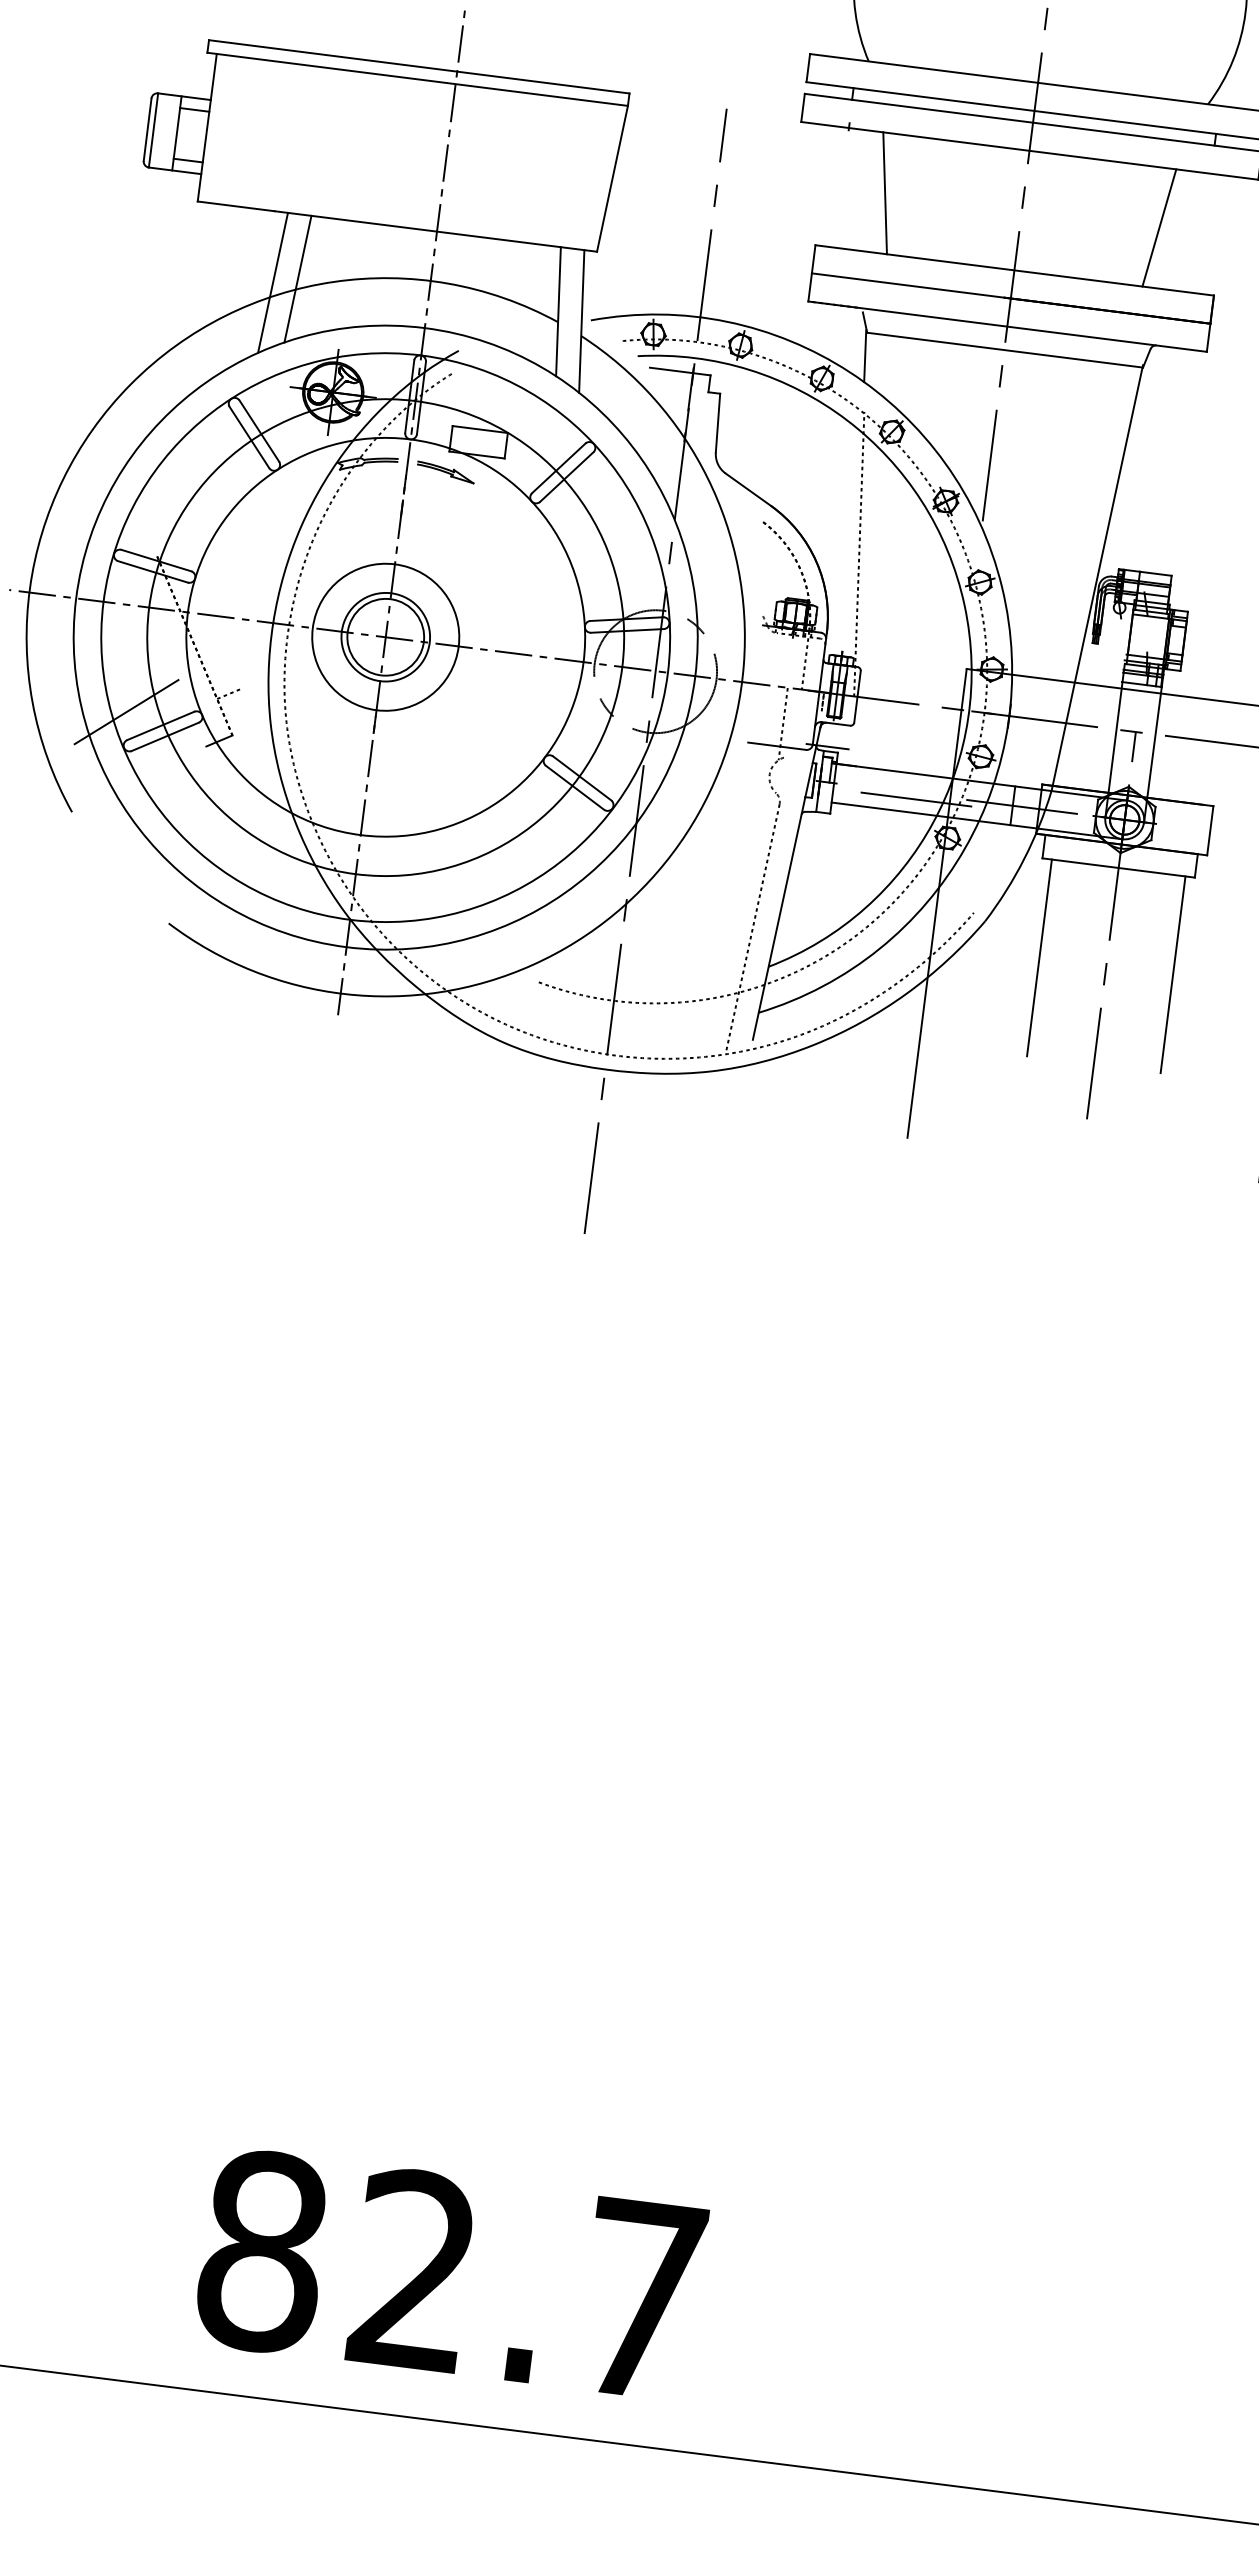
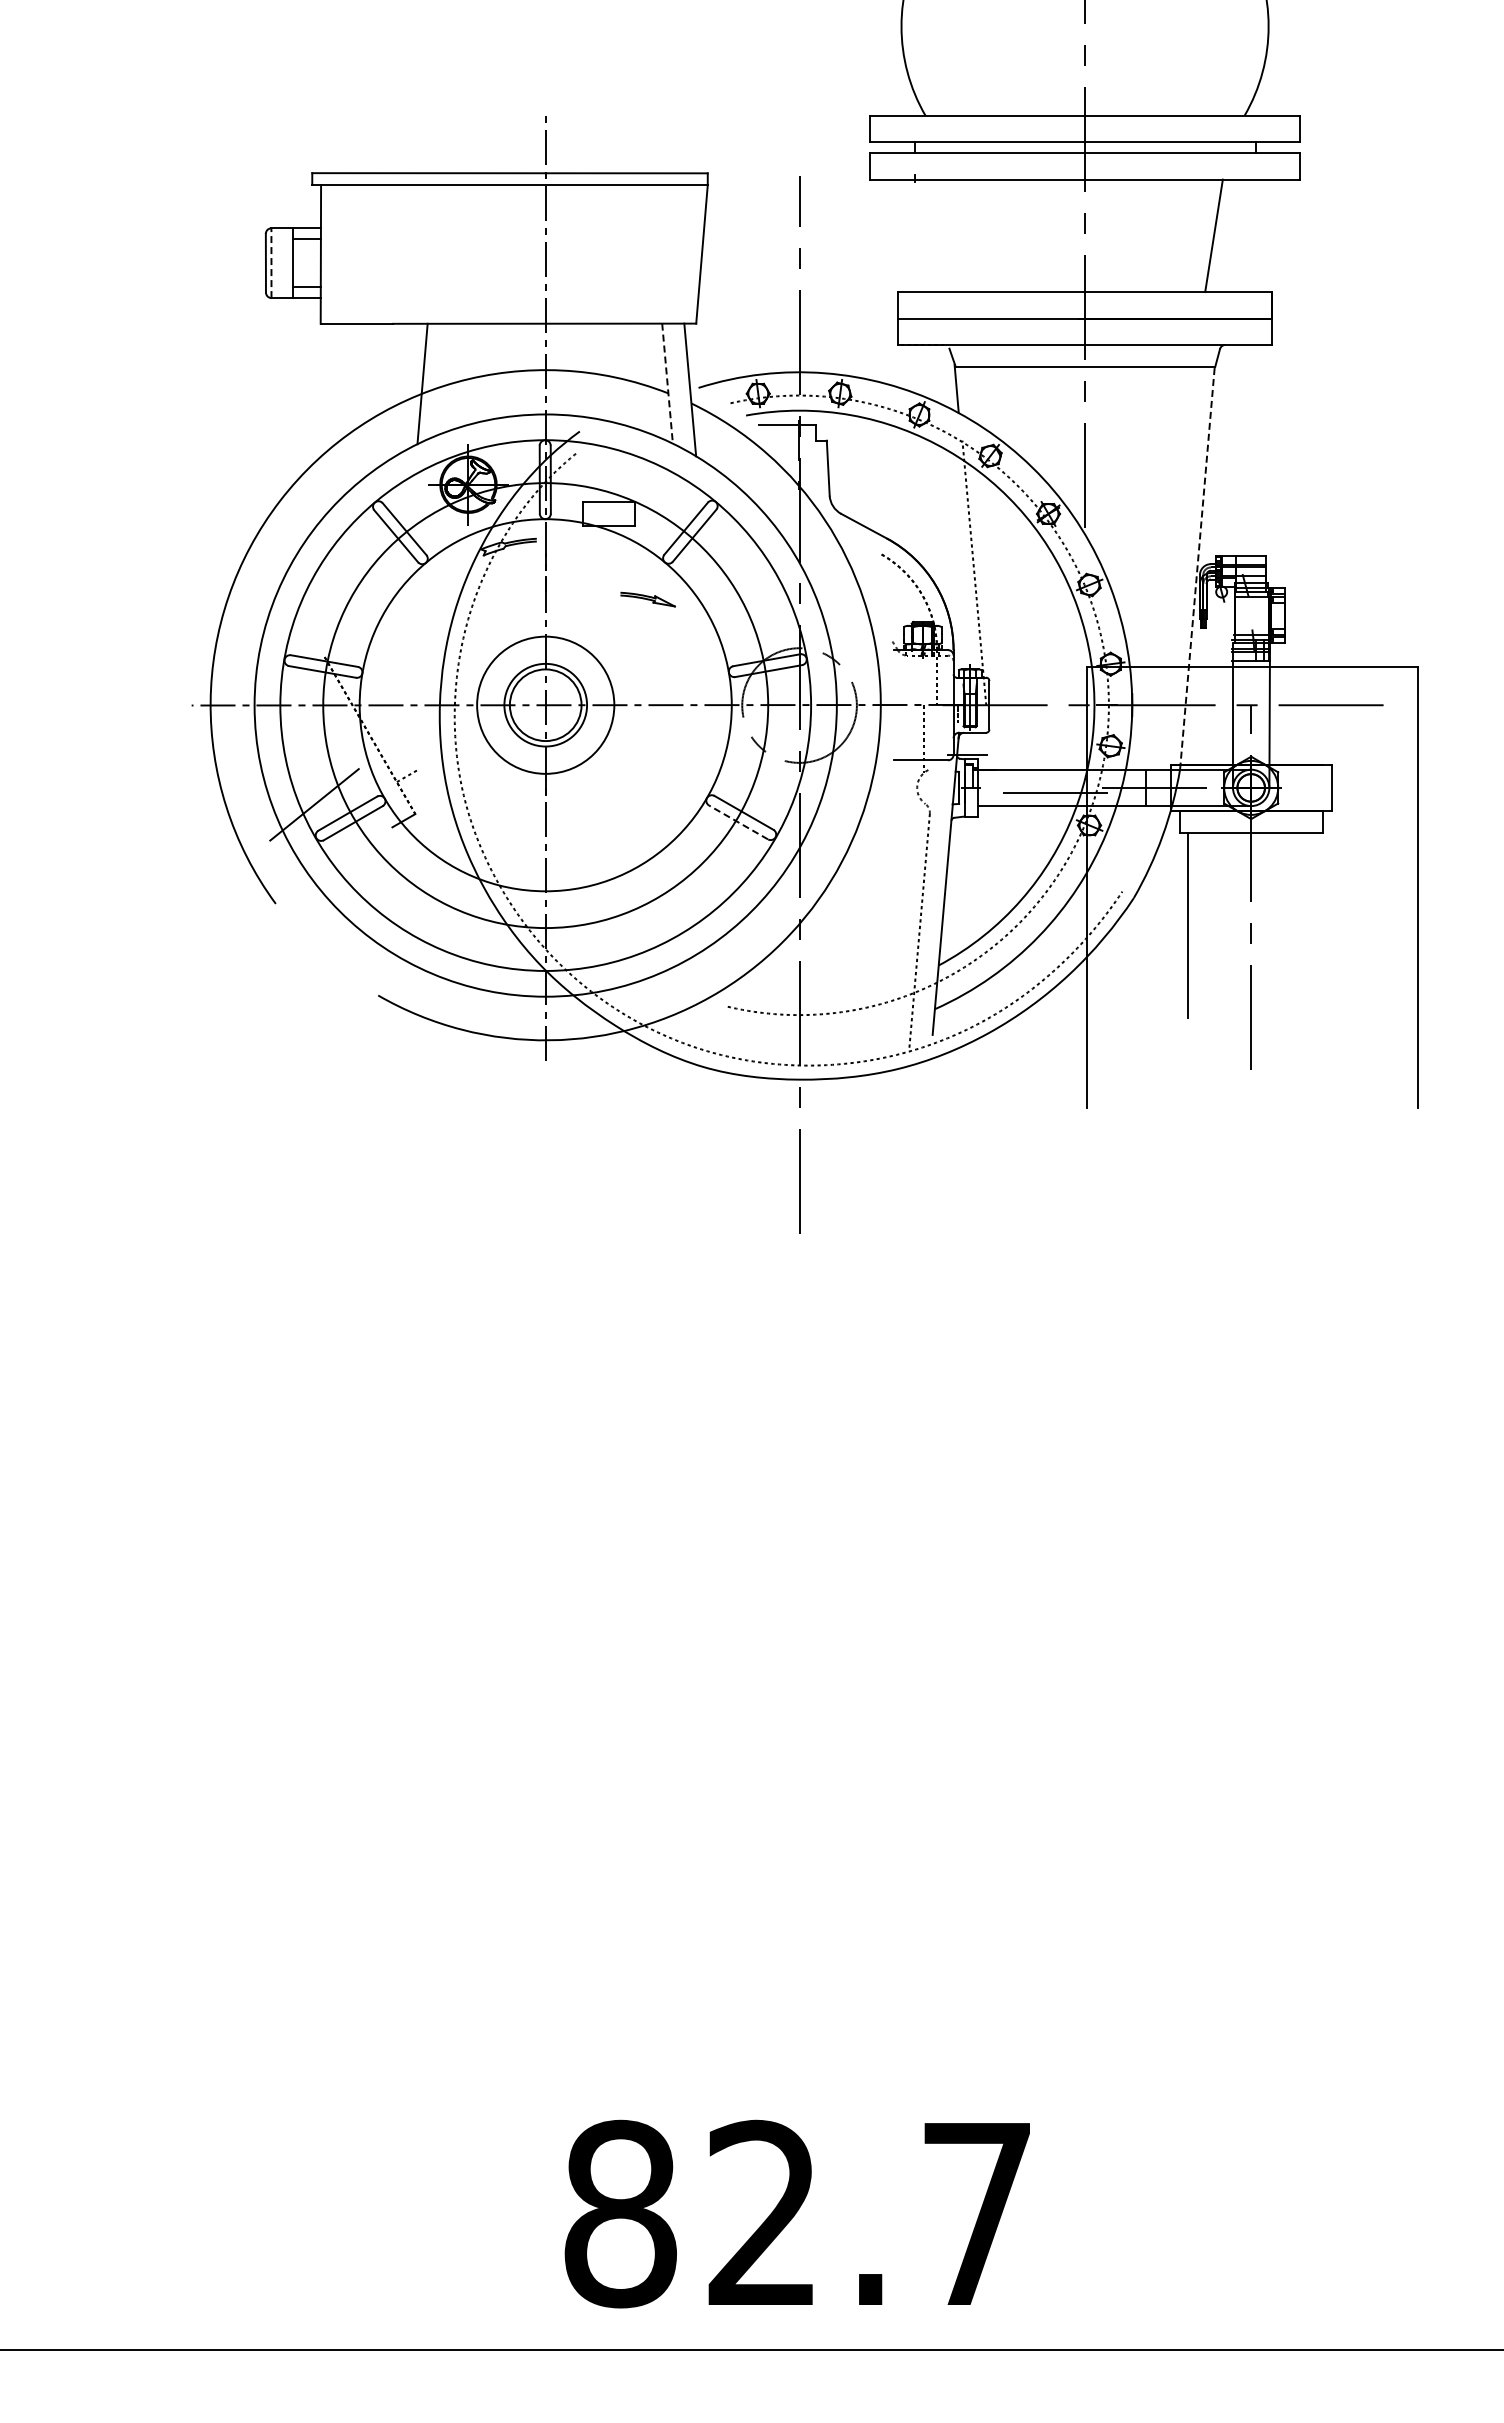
line: (153, 130) -> (271, 263), solid -> dashed
line: (884, 192) -> (955, 235), removed
line: (272, 281) -> (399, 389), removed
line: (558, 312) -> (667, 384), solid -> dashed
part: (445, 472) -> (647, 599), moved
line: (1097, 577) -> (1197, 566), solid -> dashed
line: (574, 787) -> (738, 822), solid -> dashed
line: (1173, 974) -> (1314, 925), removed

